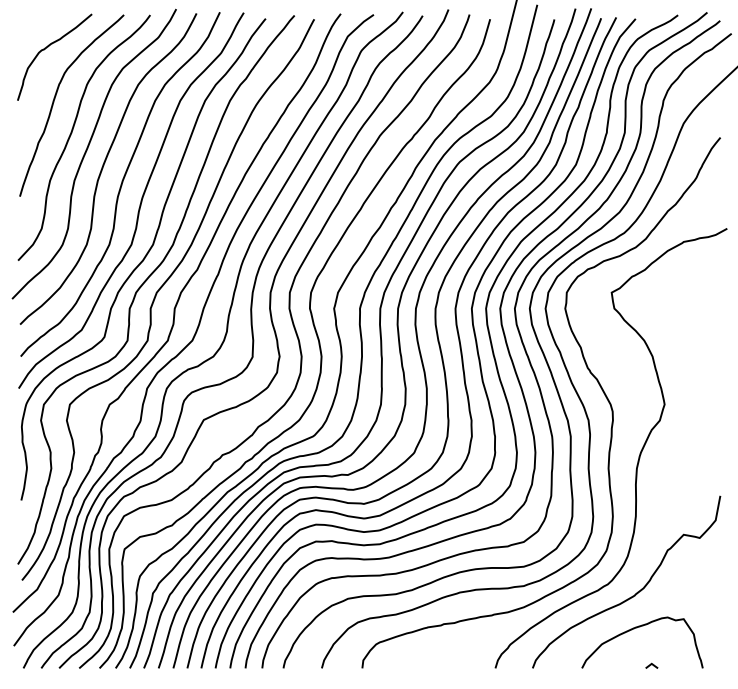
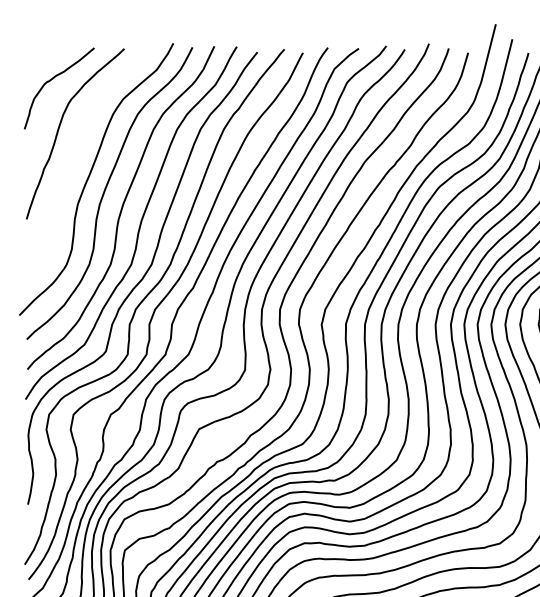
curve: (72, 133) -> (76, 160), removed

